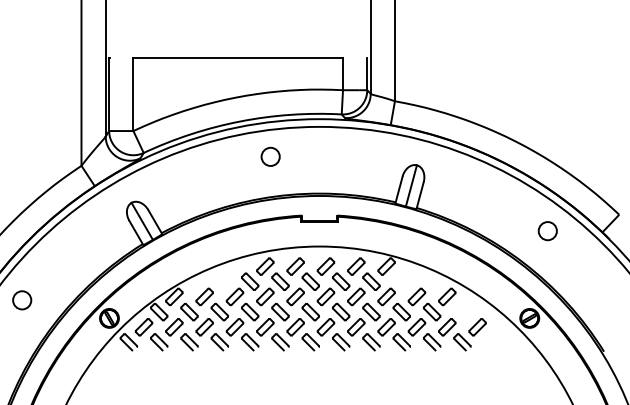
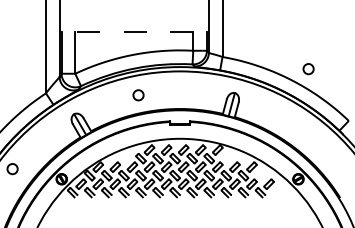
line: (236, 57) -> (133, 32), solid -> dashed
circle: (270, 157) -> (138, 95), moved
circle: (547, 231) -> (308, 69), moved

